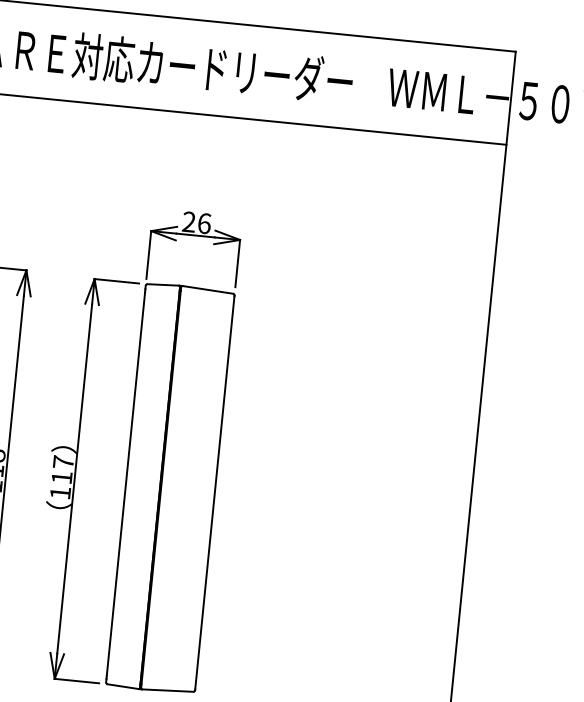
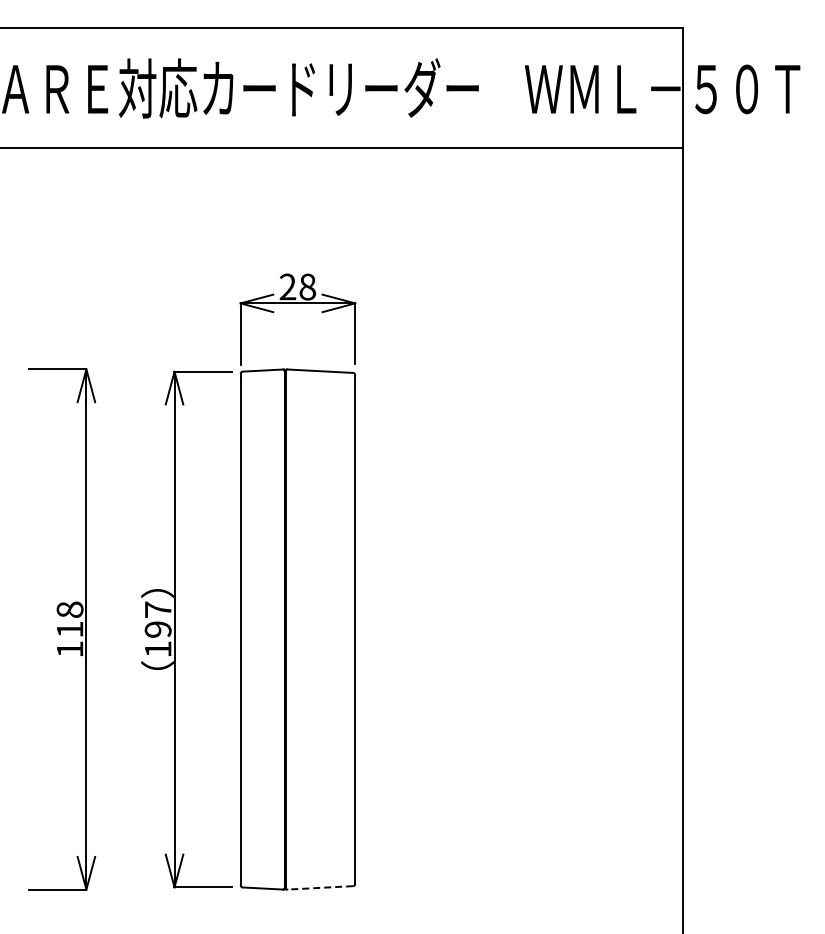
text: (204, 223) -> (307, 286), 26 -> 28
text: (61, 477) -> (157, 629), 117 -> 197
line: (167, 690) -> (320, 887), solid -> dashed

